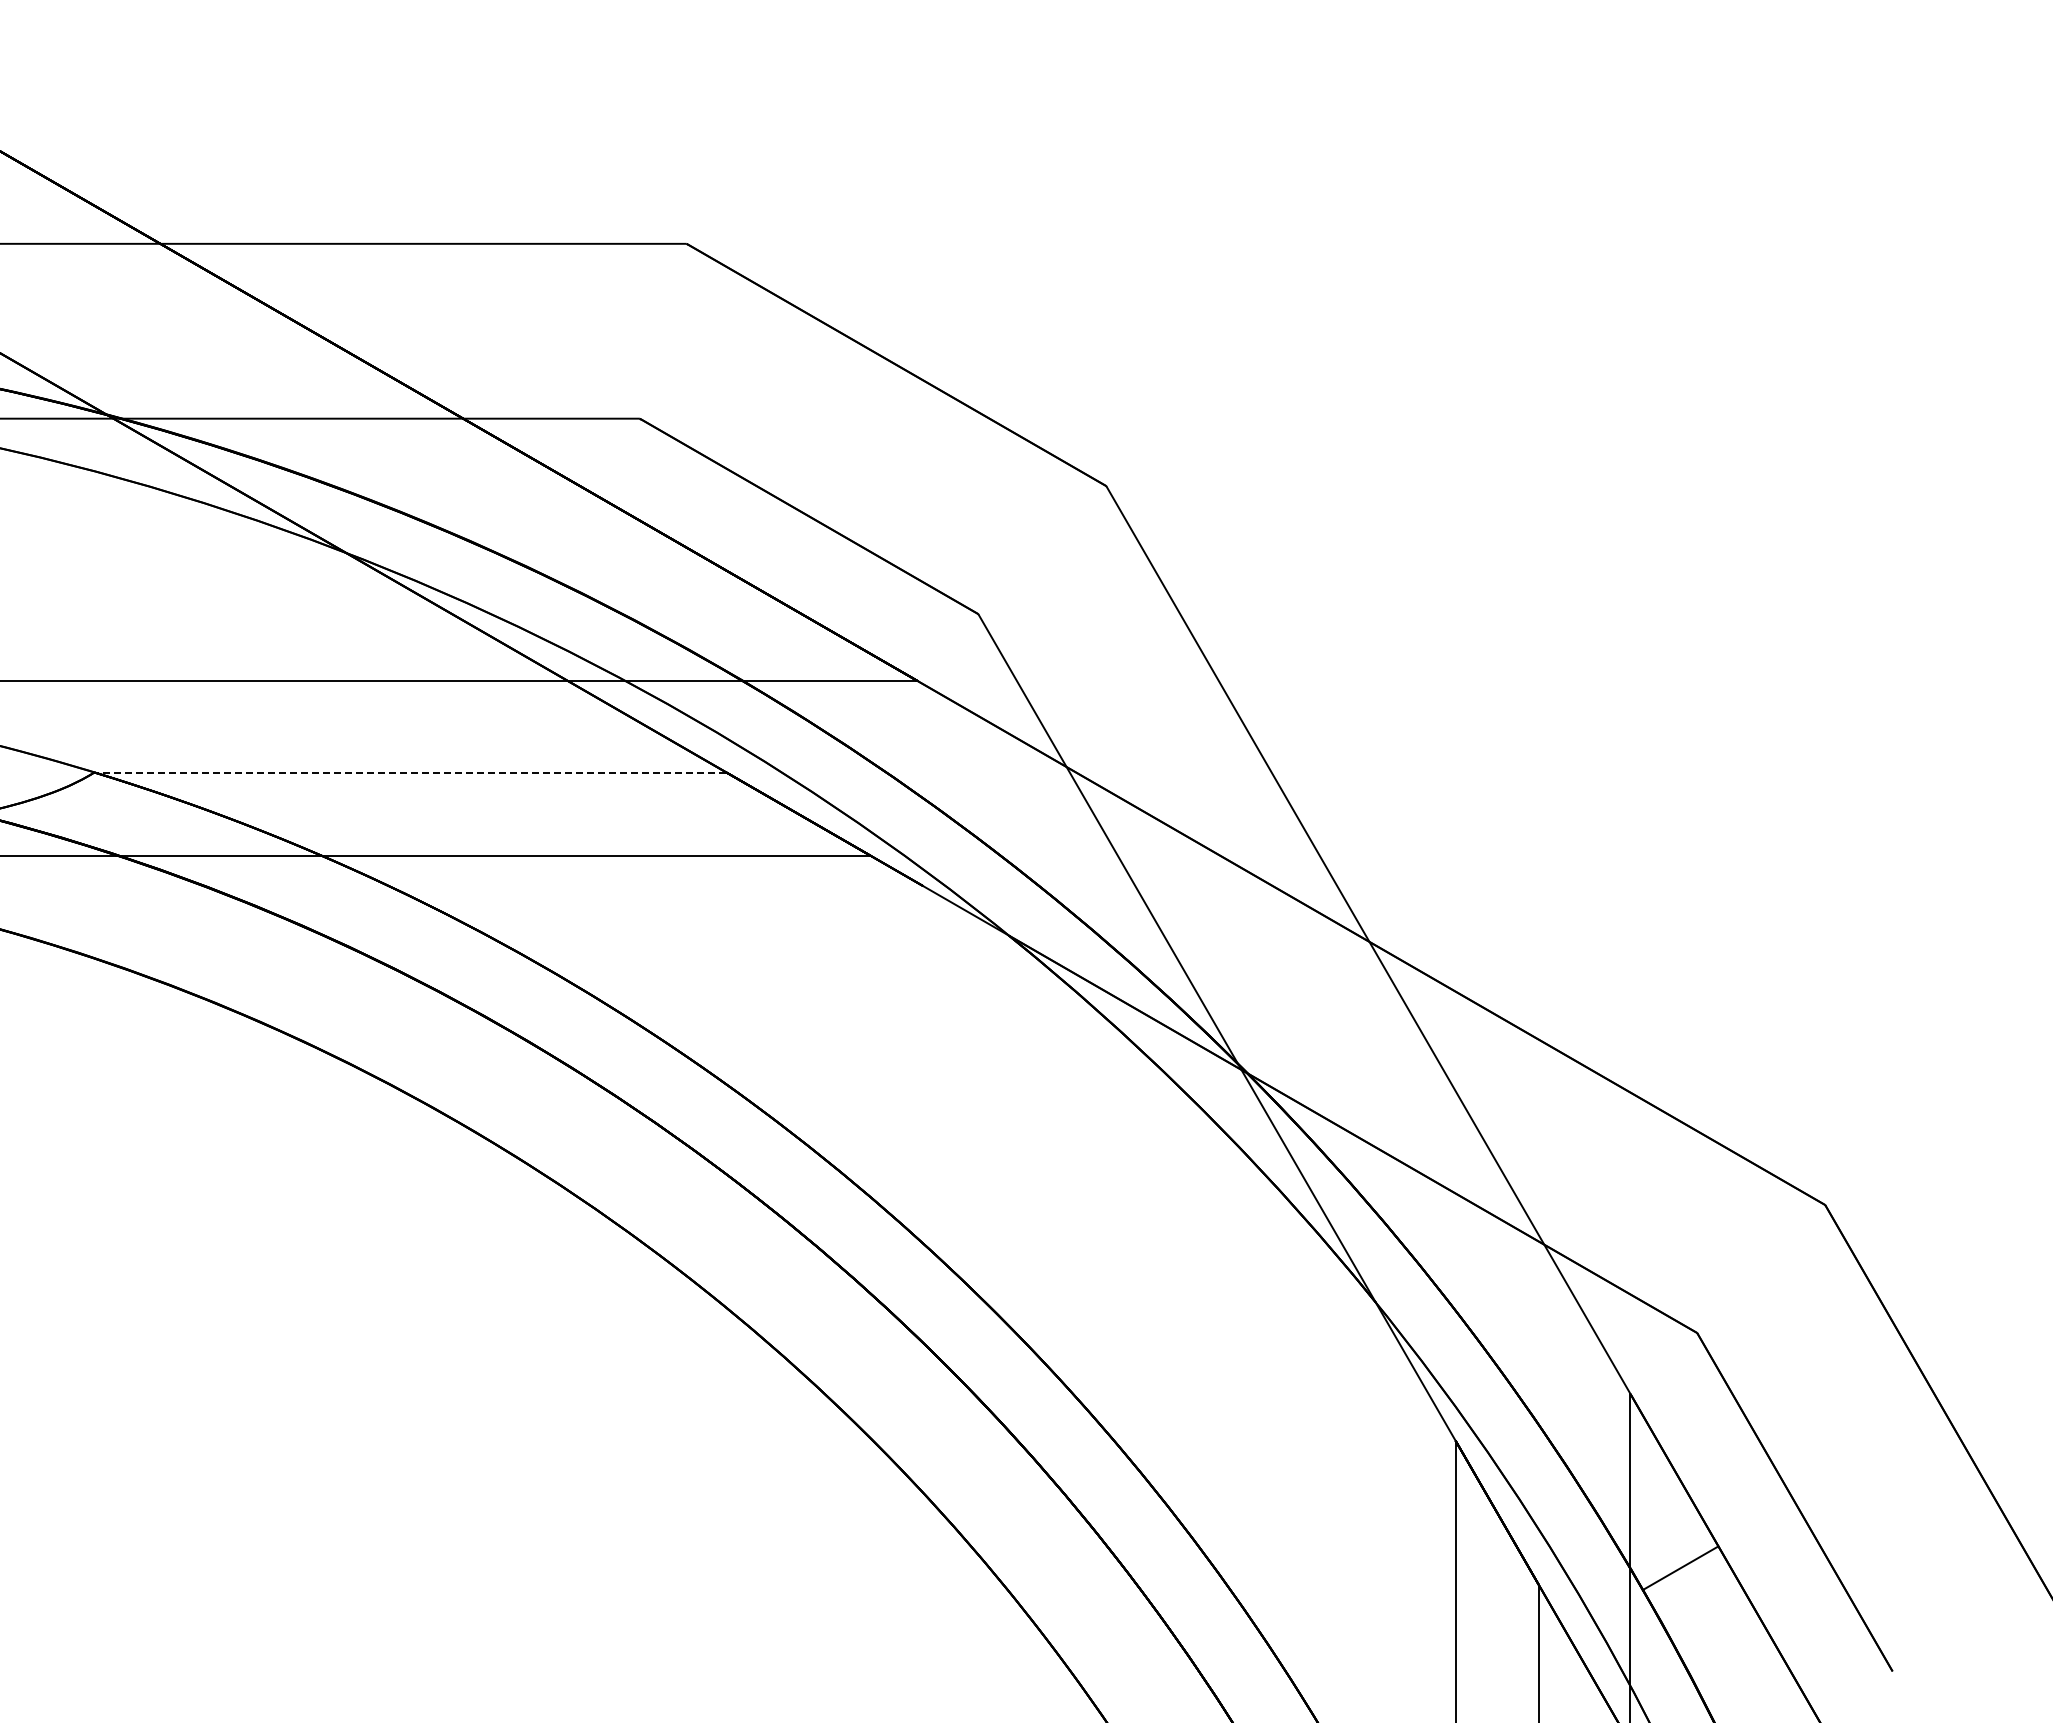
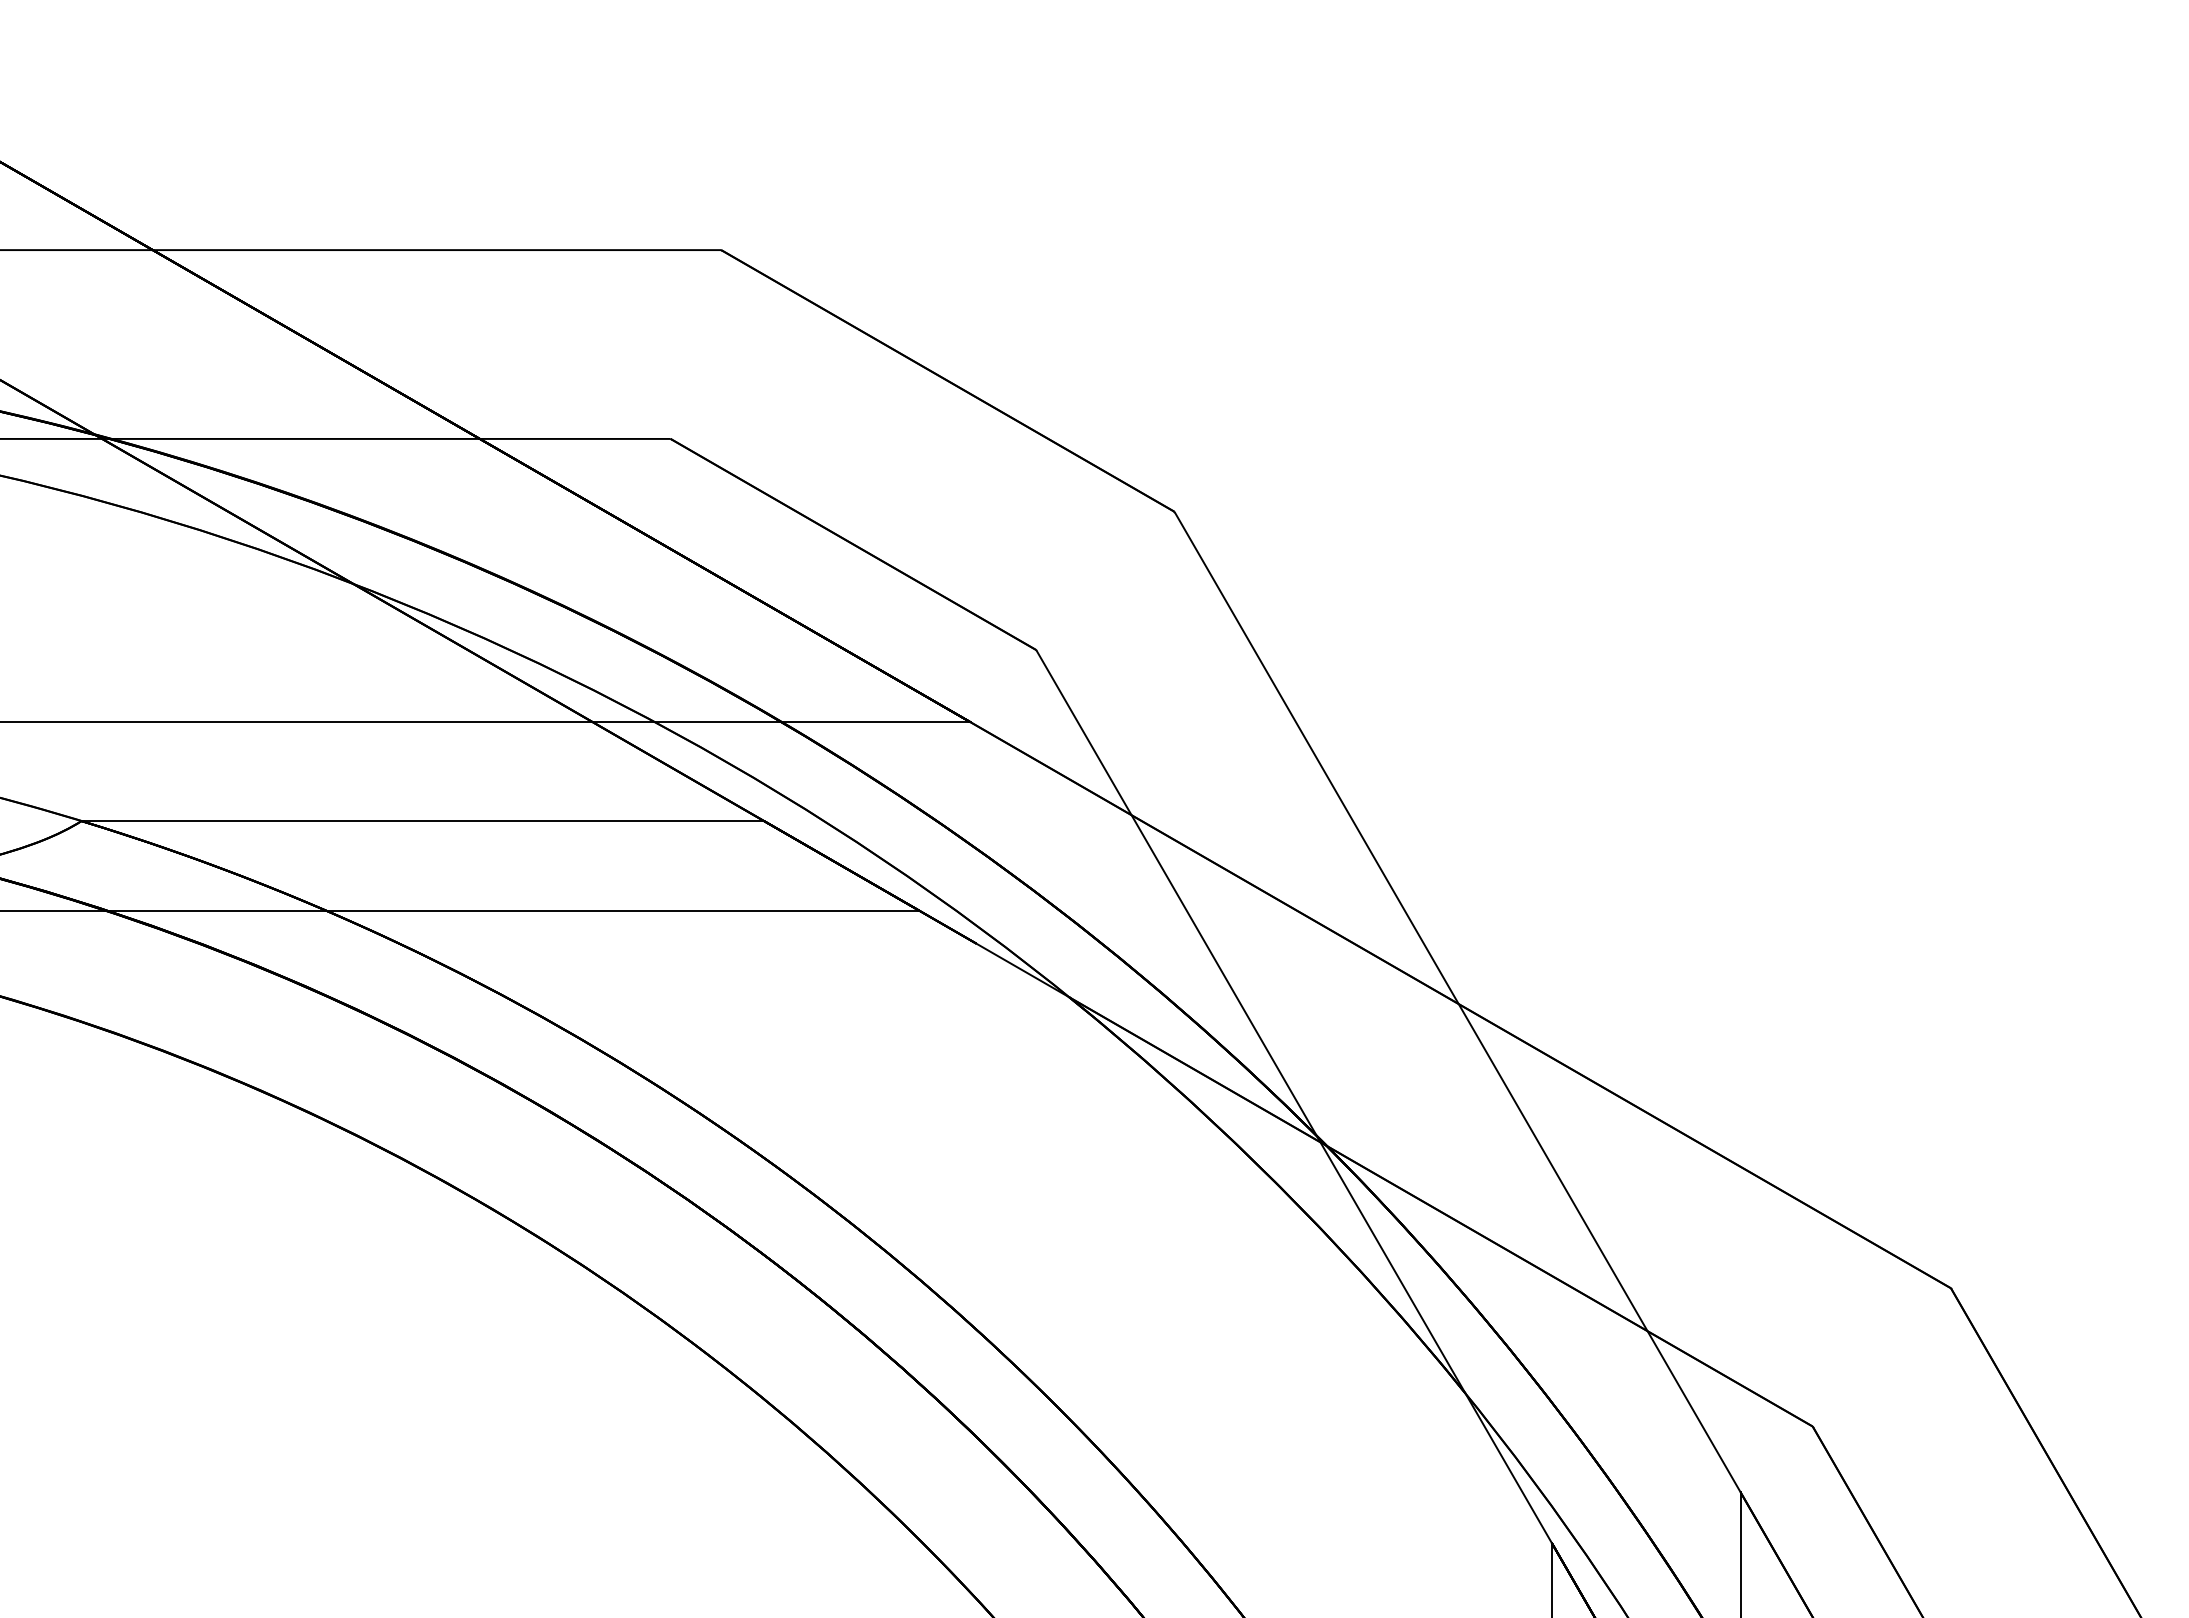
line: (409, 772) -> (421, 821), dashed -> solid

